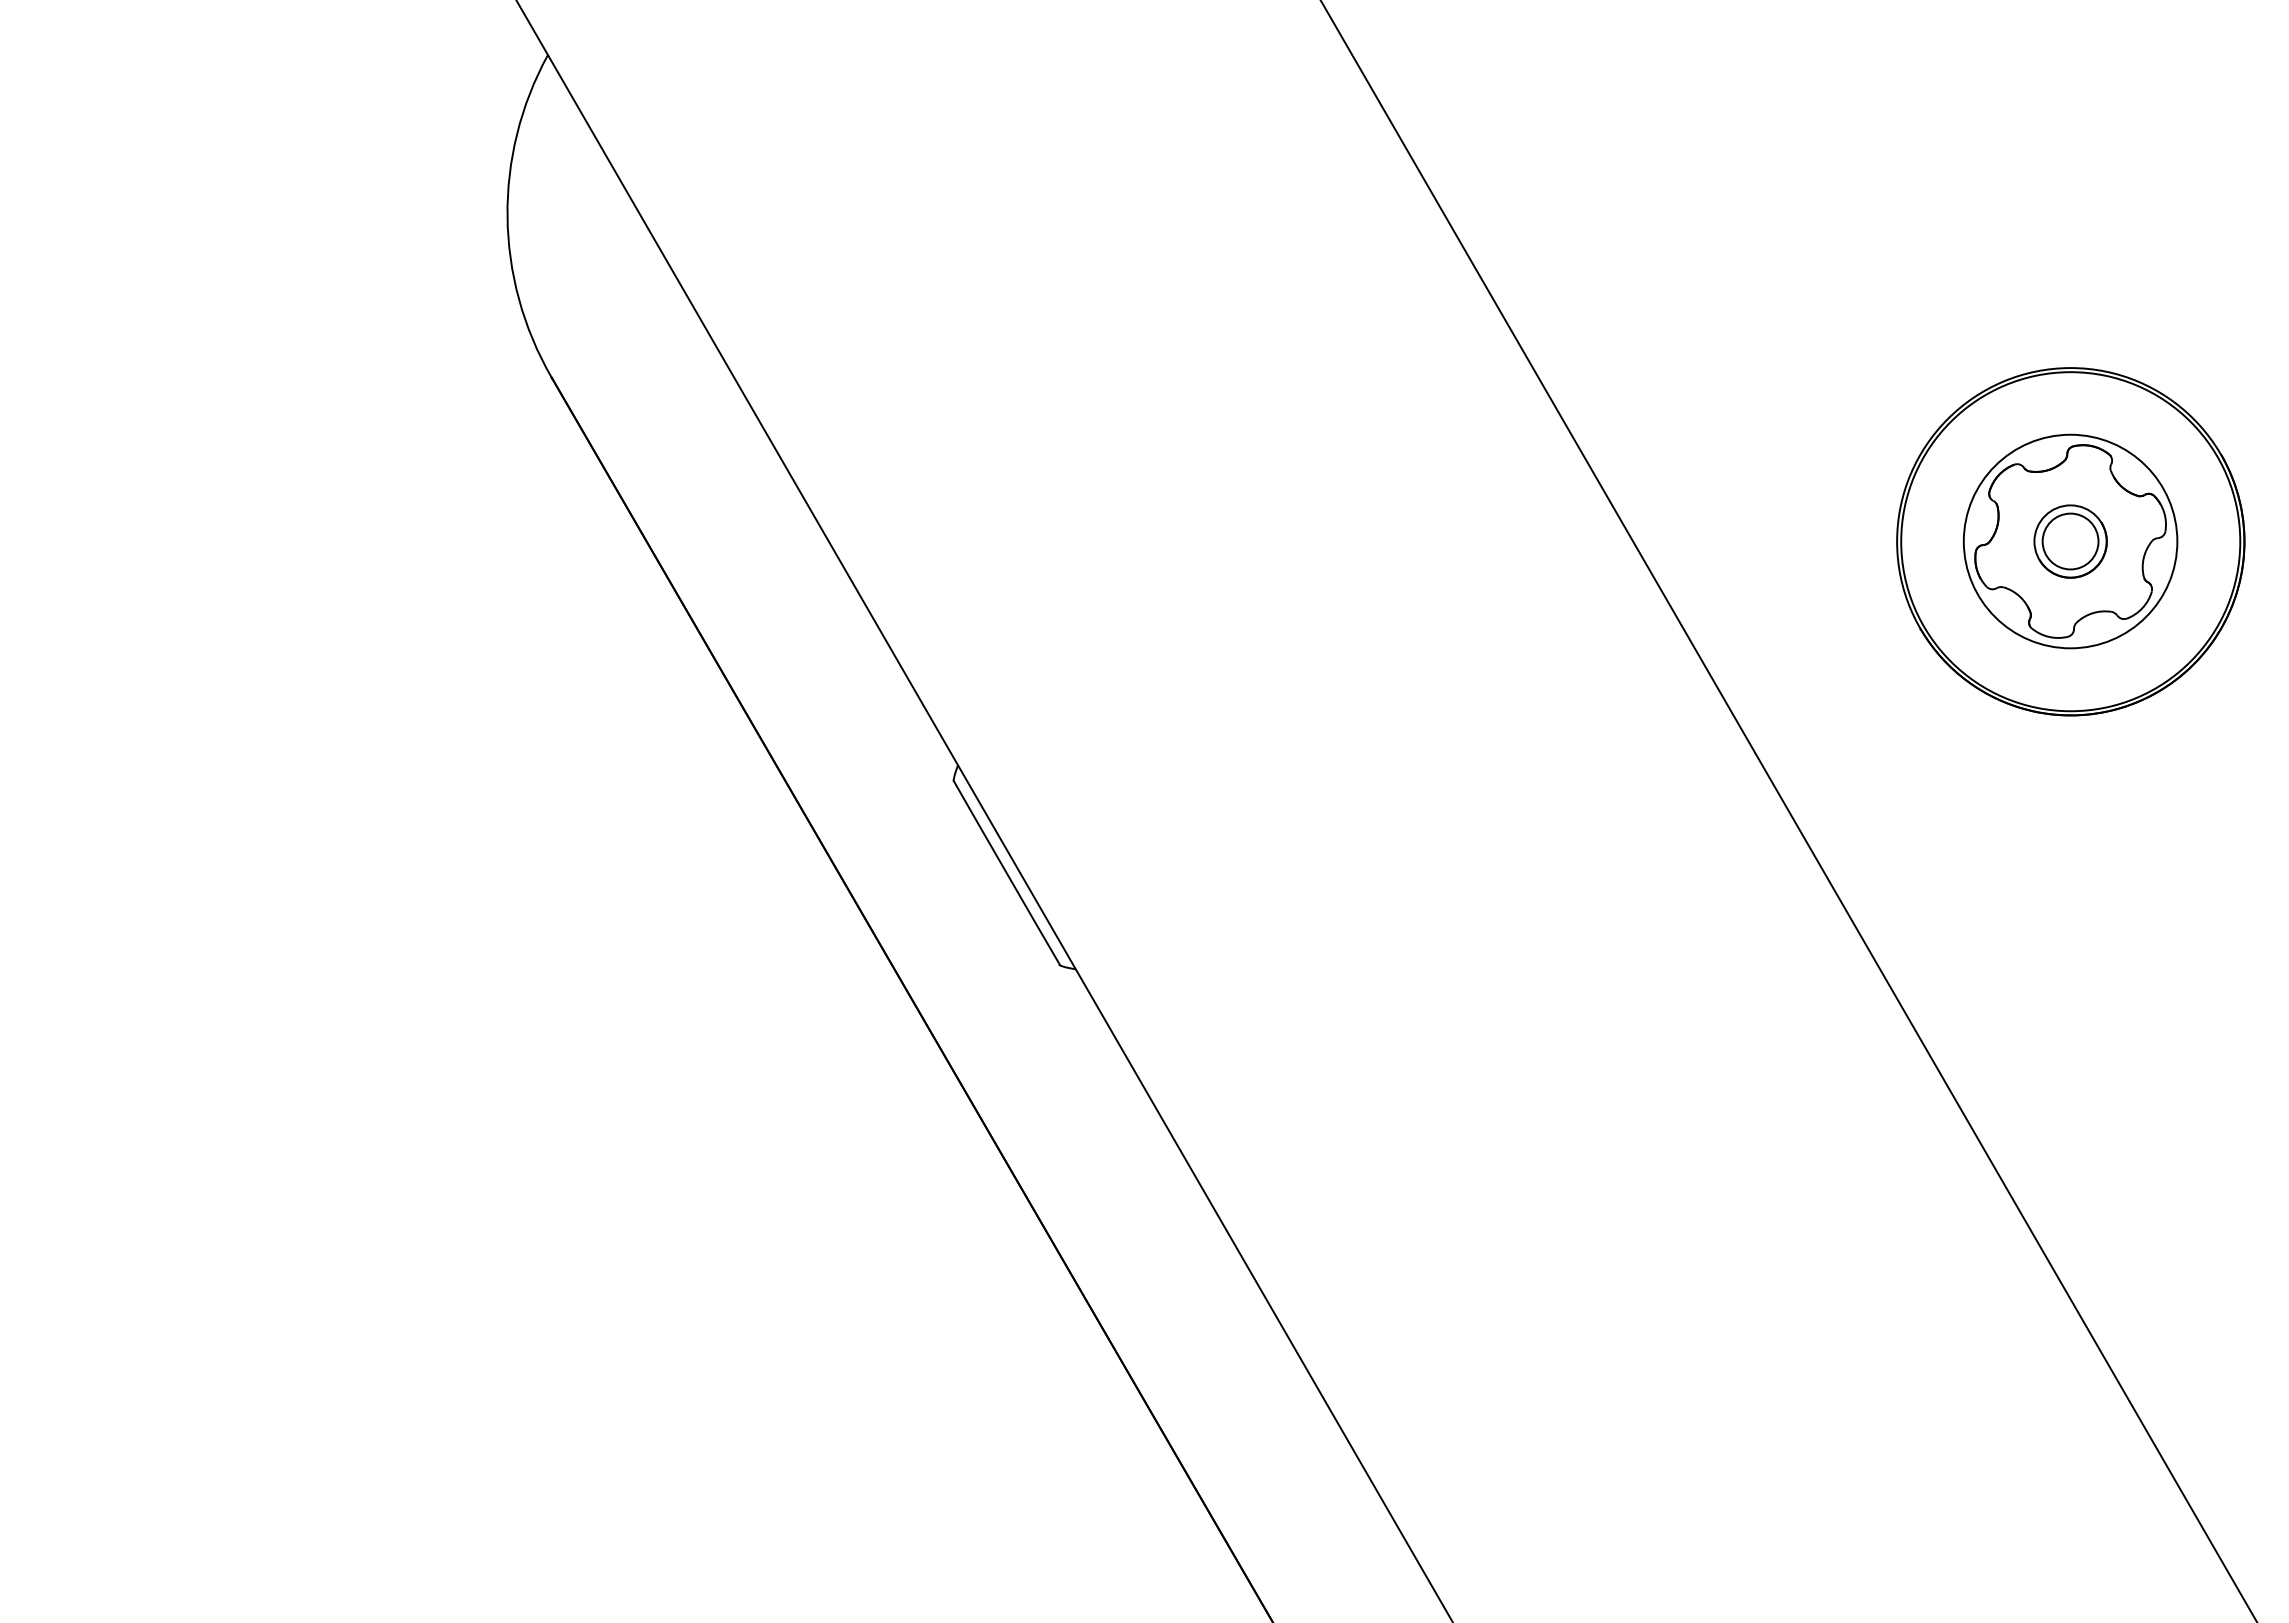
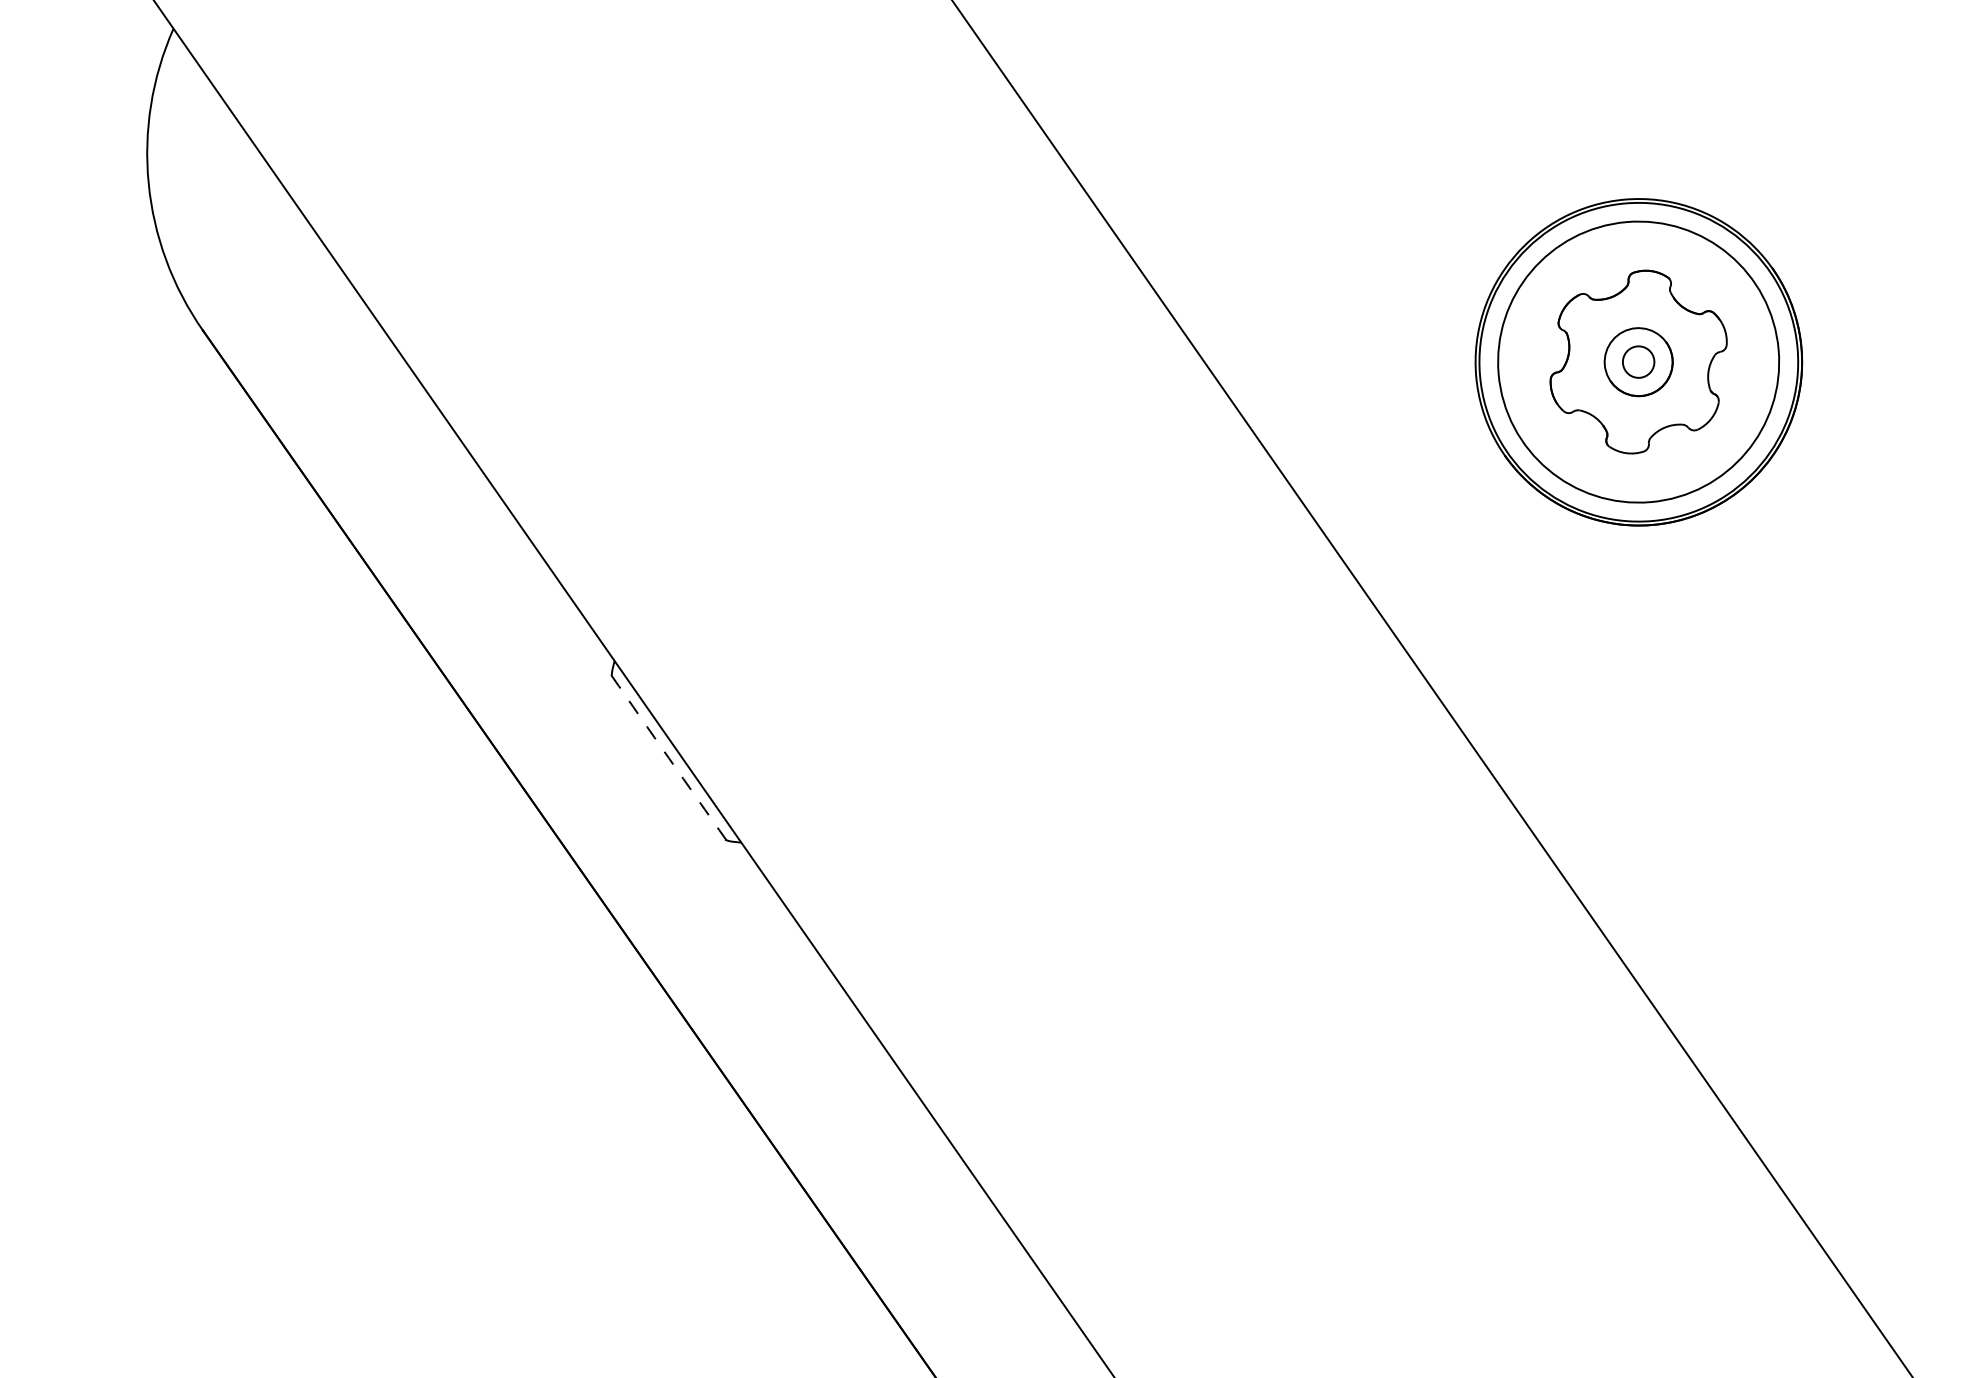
circle: (2070, 541) -> (1638, 362), size x0.6
circle: (2070, 541) -> (1638, 362), size x1.4
arc: (1006, 873) -> (668, 758), solid -> dashed

